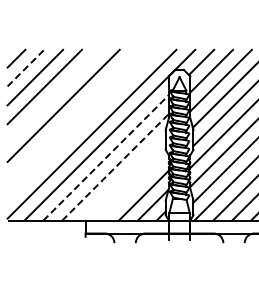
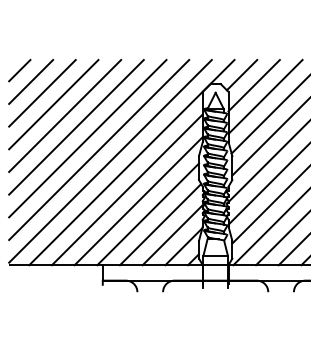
line: (25, 68) -> (30, 82), dashed -> solid
line: (53, 96) -> (64, 116), added
line: (72, 114) -> (87, 137), added
line: (82, 124) -> (99, 149), added
line: (106, 157) -> (127, 189), dashed -> solid
line: (115, 166) -> (138, 200), dashed -> solid
line: (123, 178) -> (148, 214), added
line: (133, 186) -> (160, 224), added

